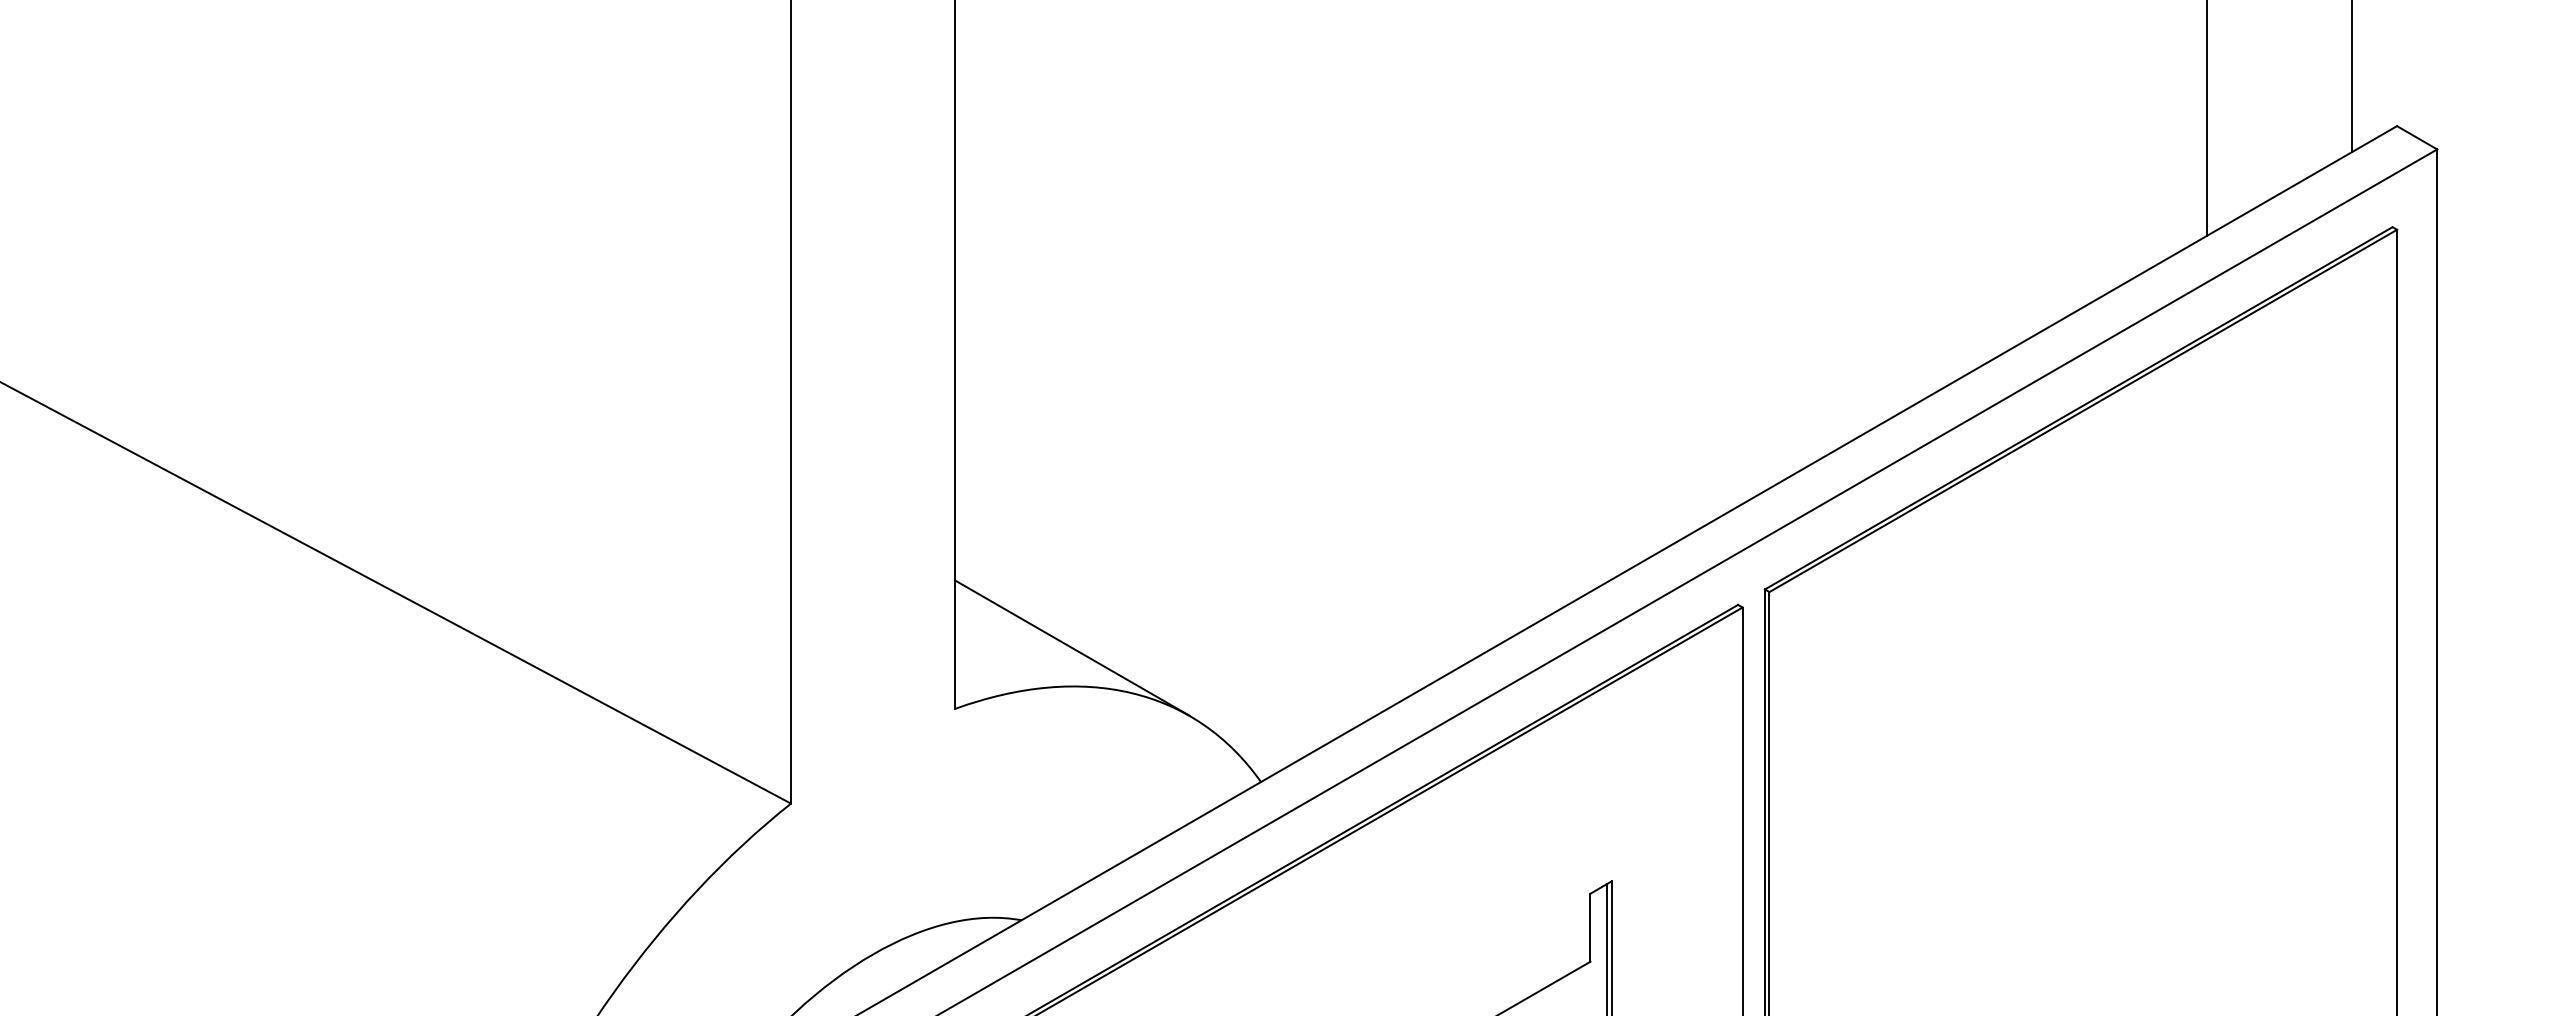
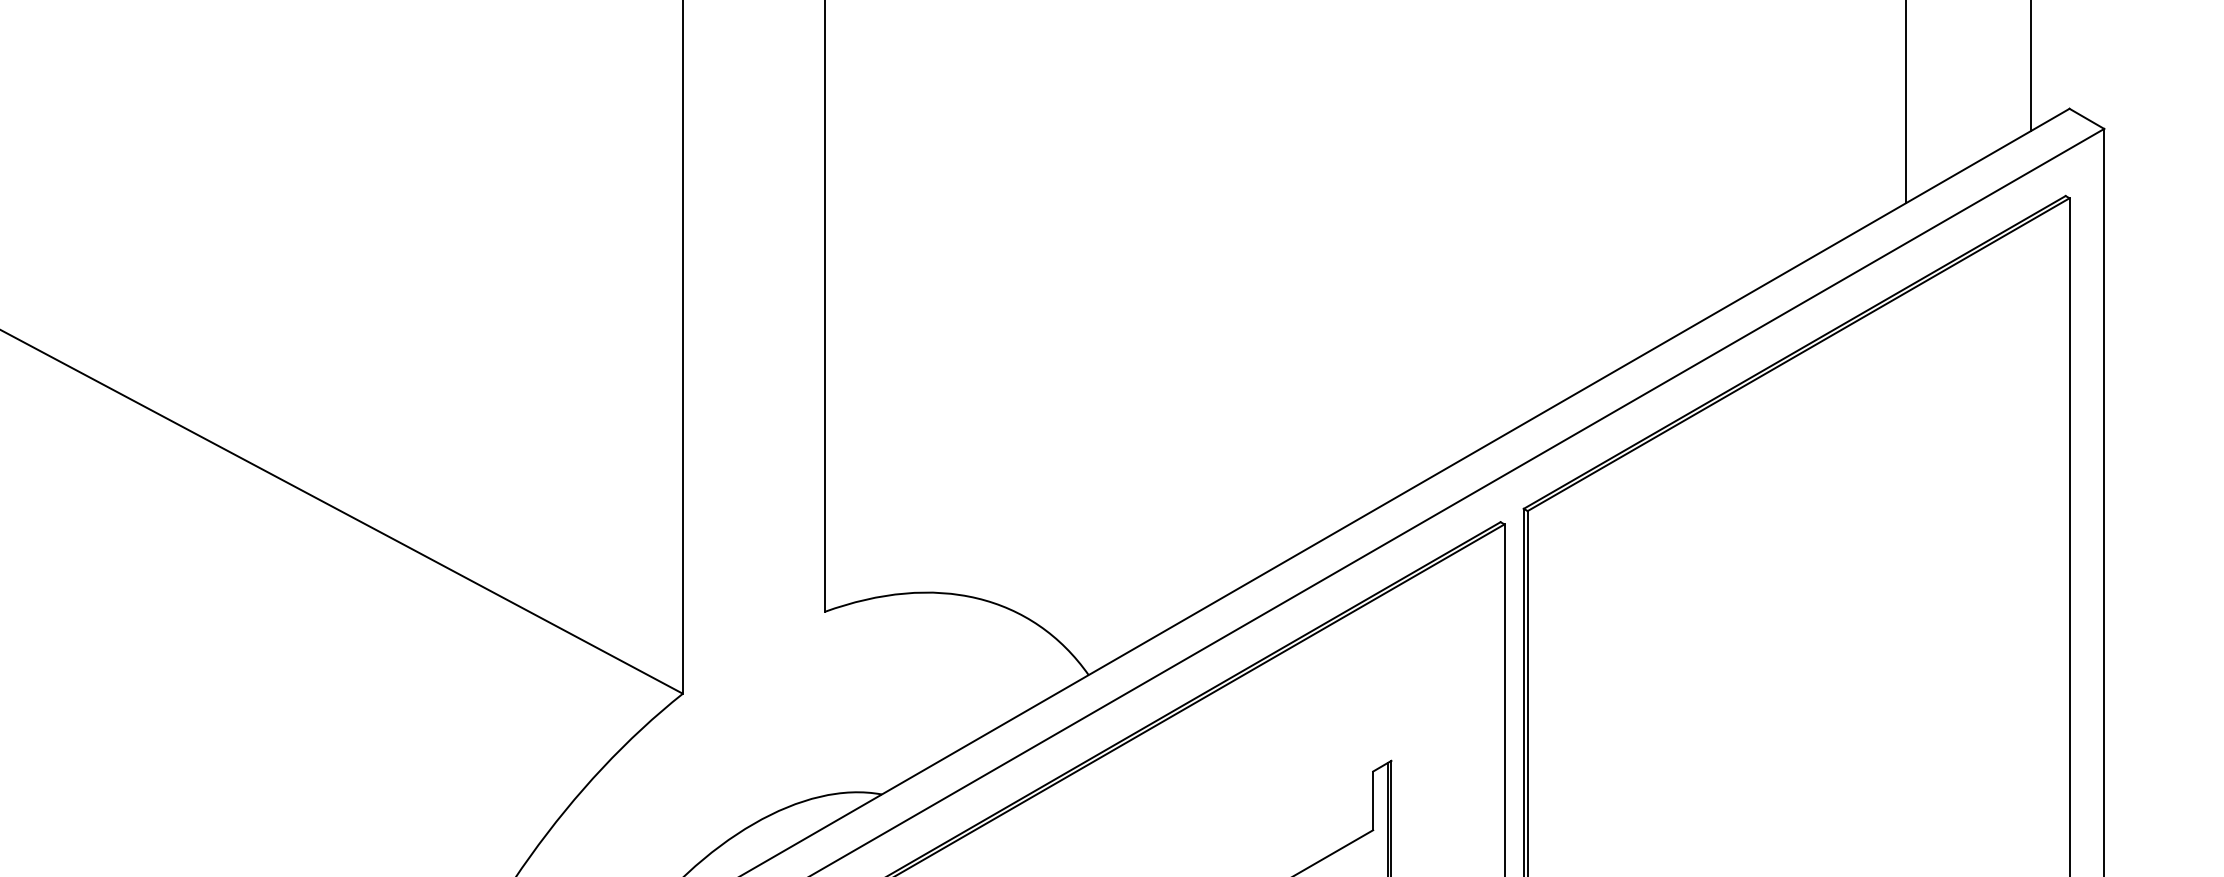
line: (1072, 647) -> (925, 558), removed

